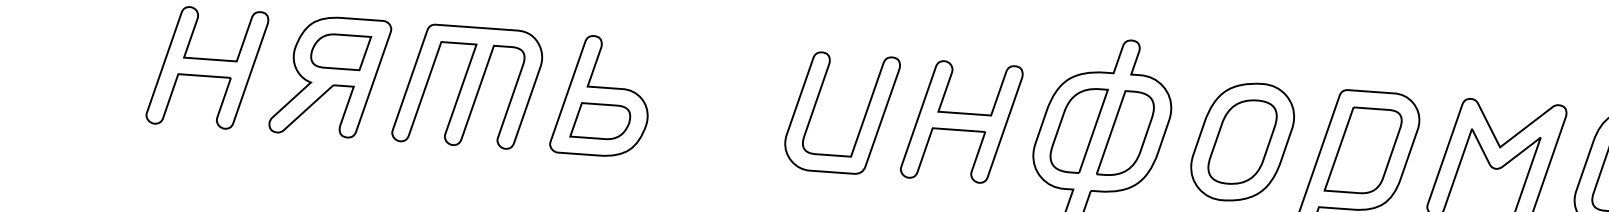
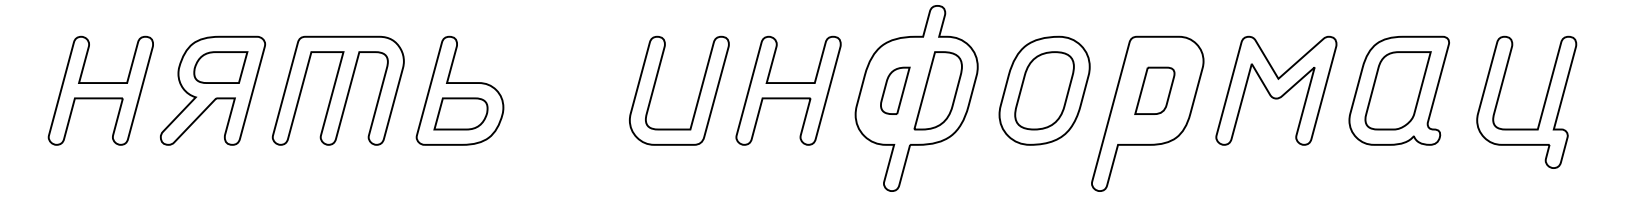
part: (1079, 130) -> (895, 90), size x0.6
part: (1363, 150) -> (1154, 90), size x0.6

